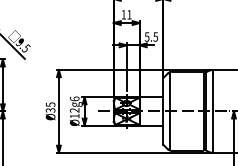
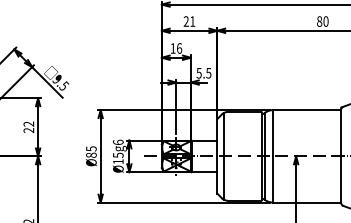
text: (129, 14) -> (179, 48), 11 -> 16
text: (50, 109) -> (91, 154), Ø35 -> Ø85
text: (74, 109) -> (118, 154), Ø12g6 -> Ø15g6

